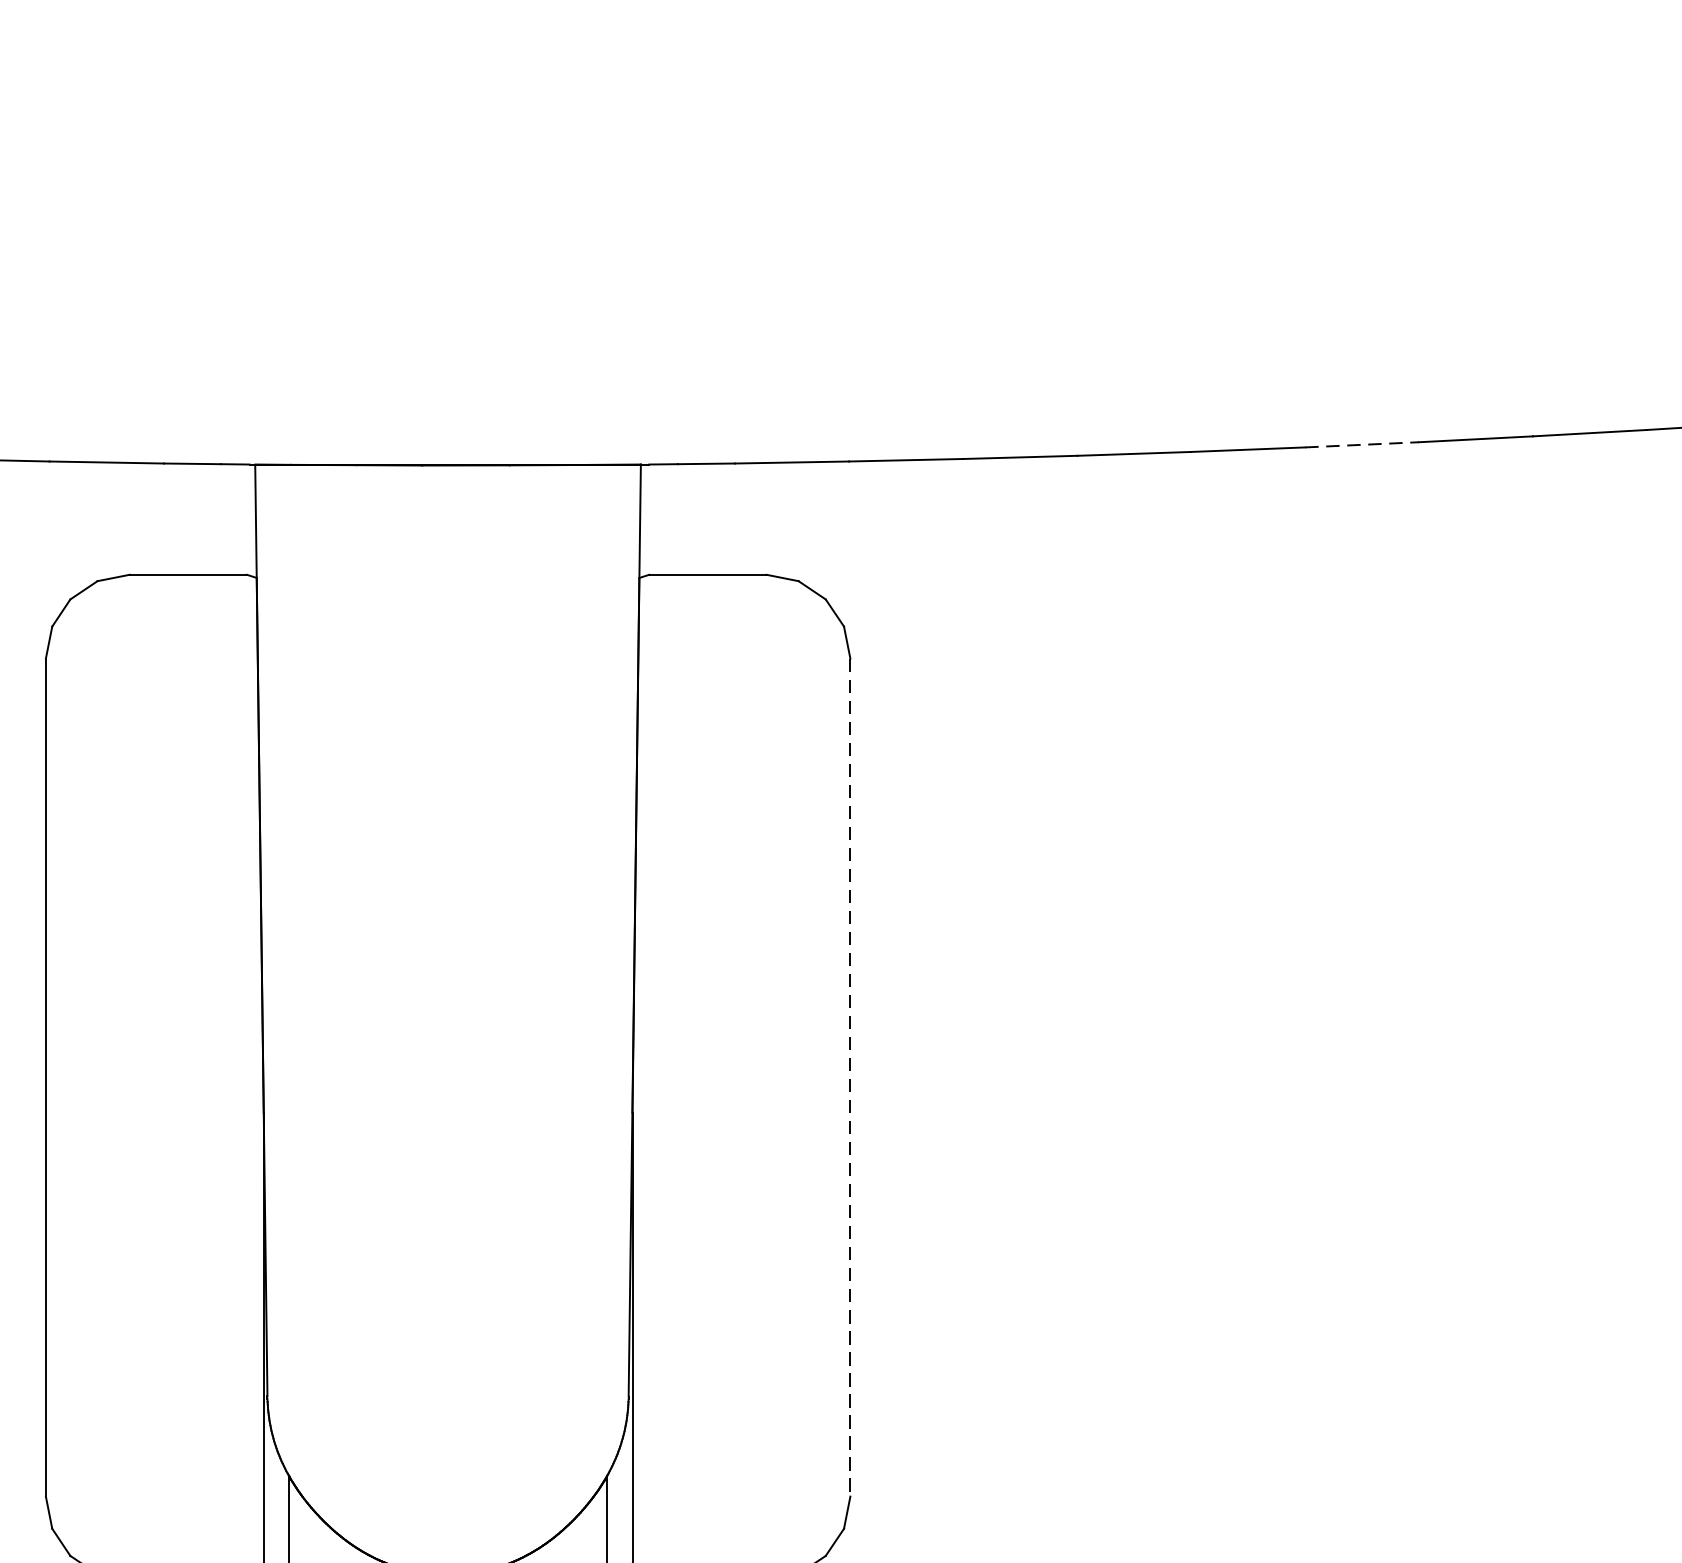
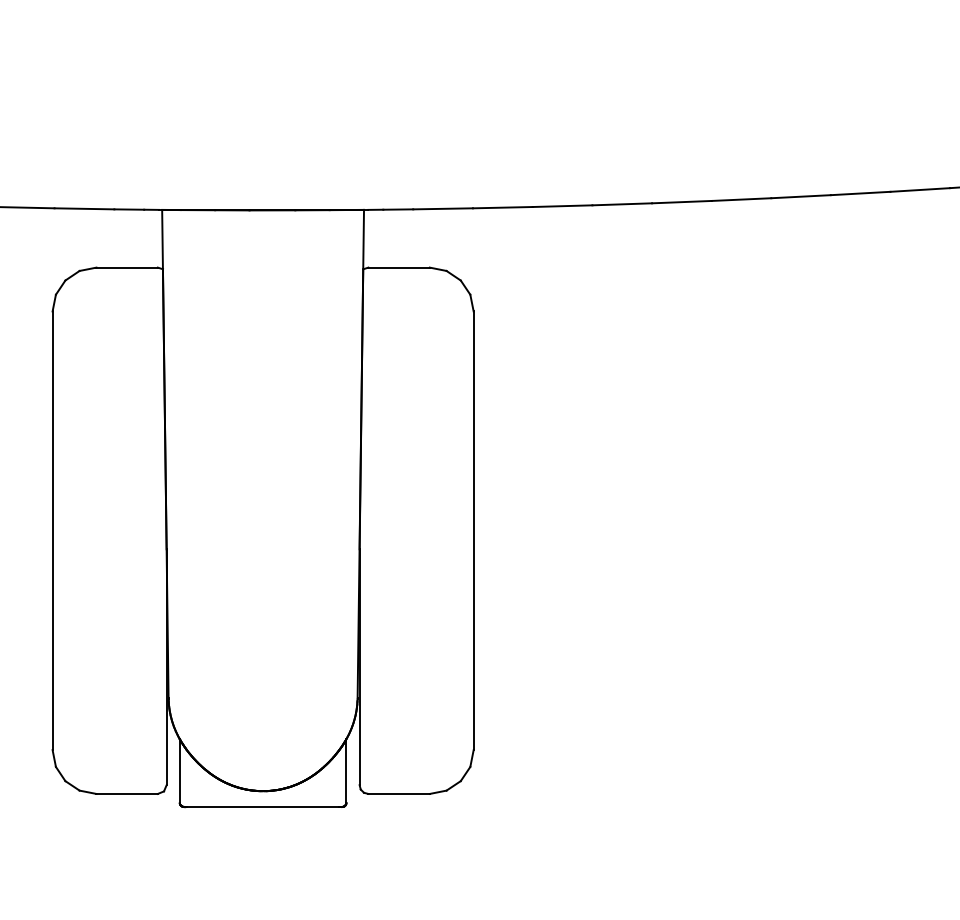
line: (1362, 444) -> (741, 199), dashed -> solid
line: (850, 1078) -> (473, 531), dashed -> solid

